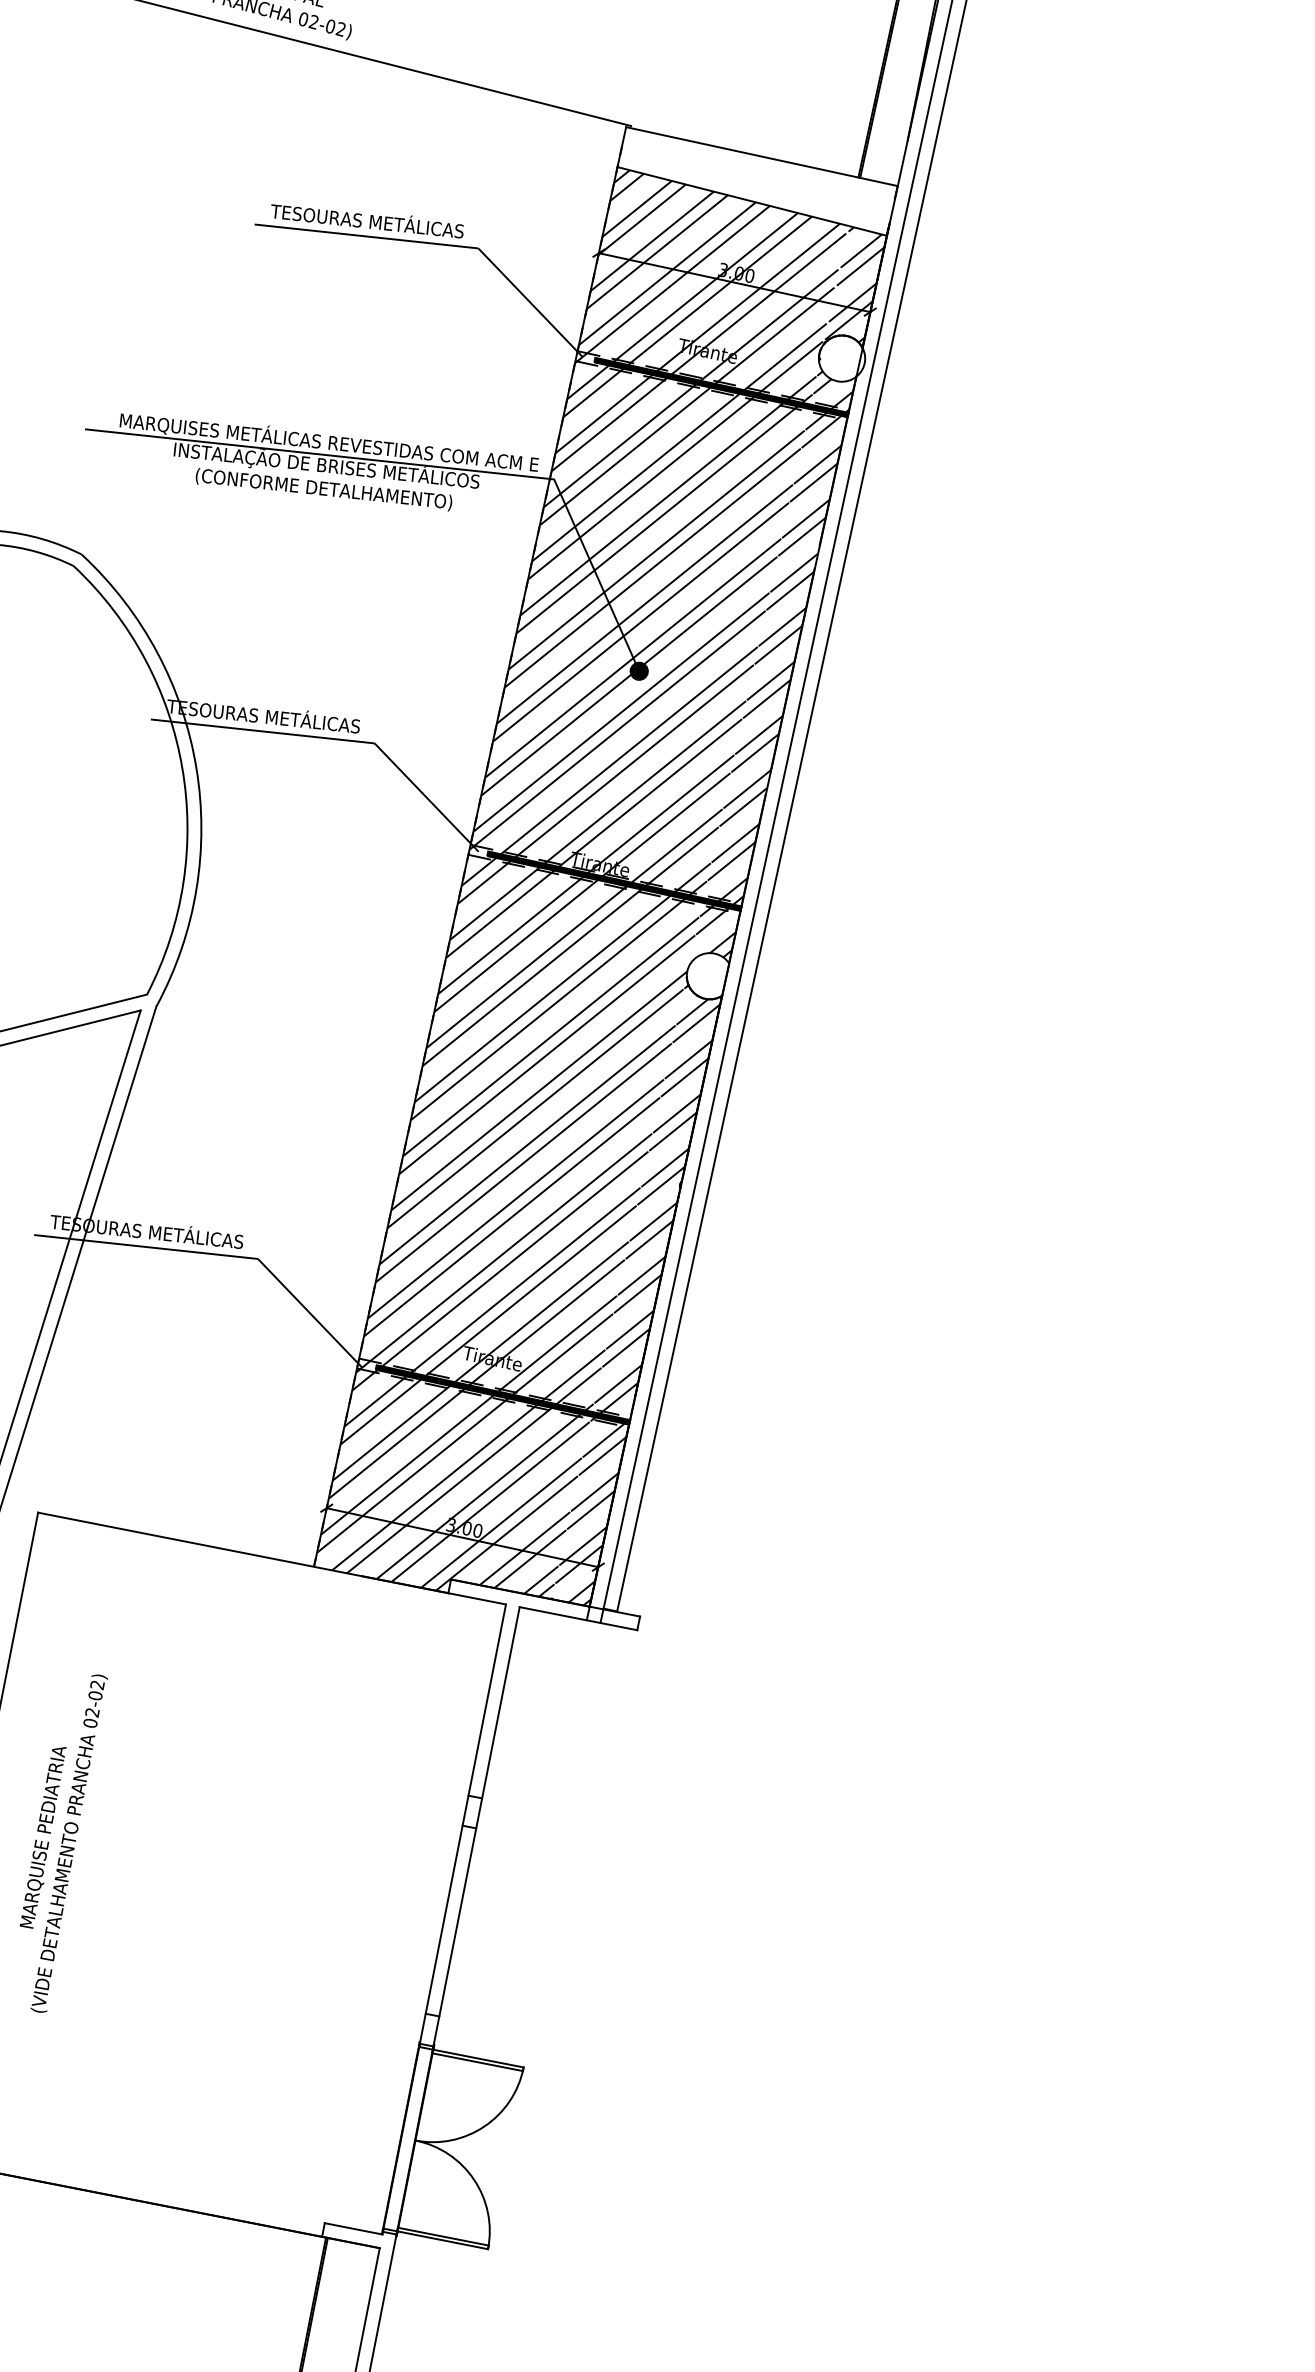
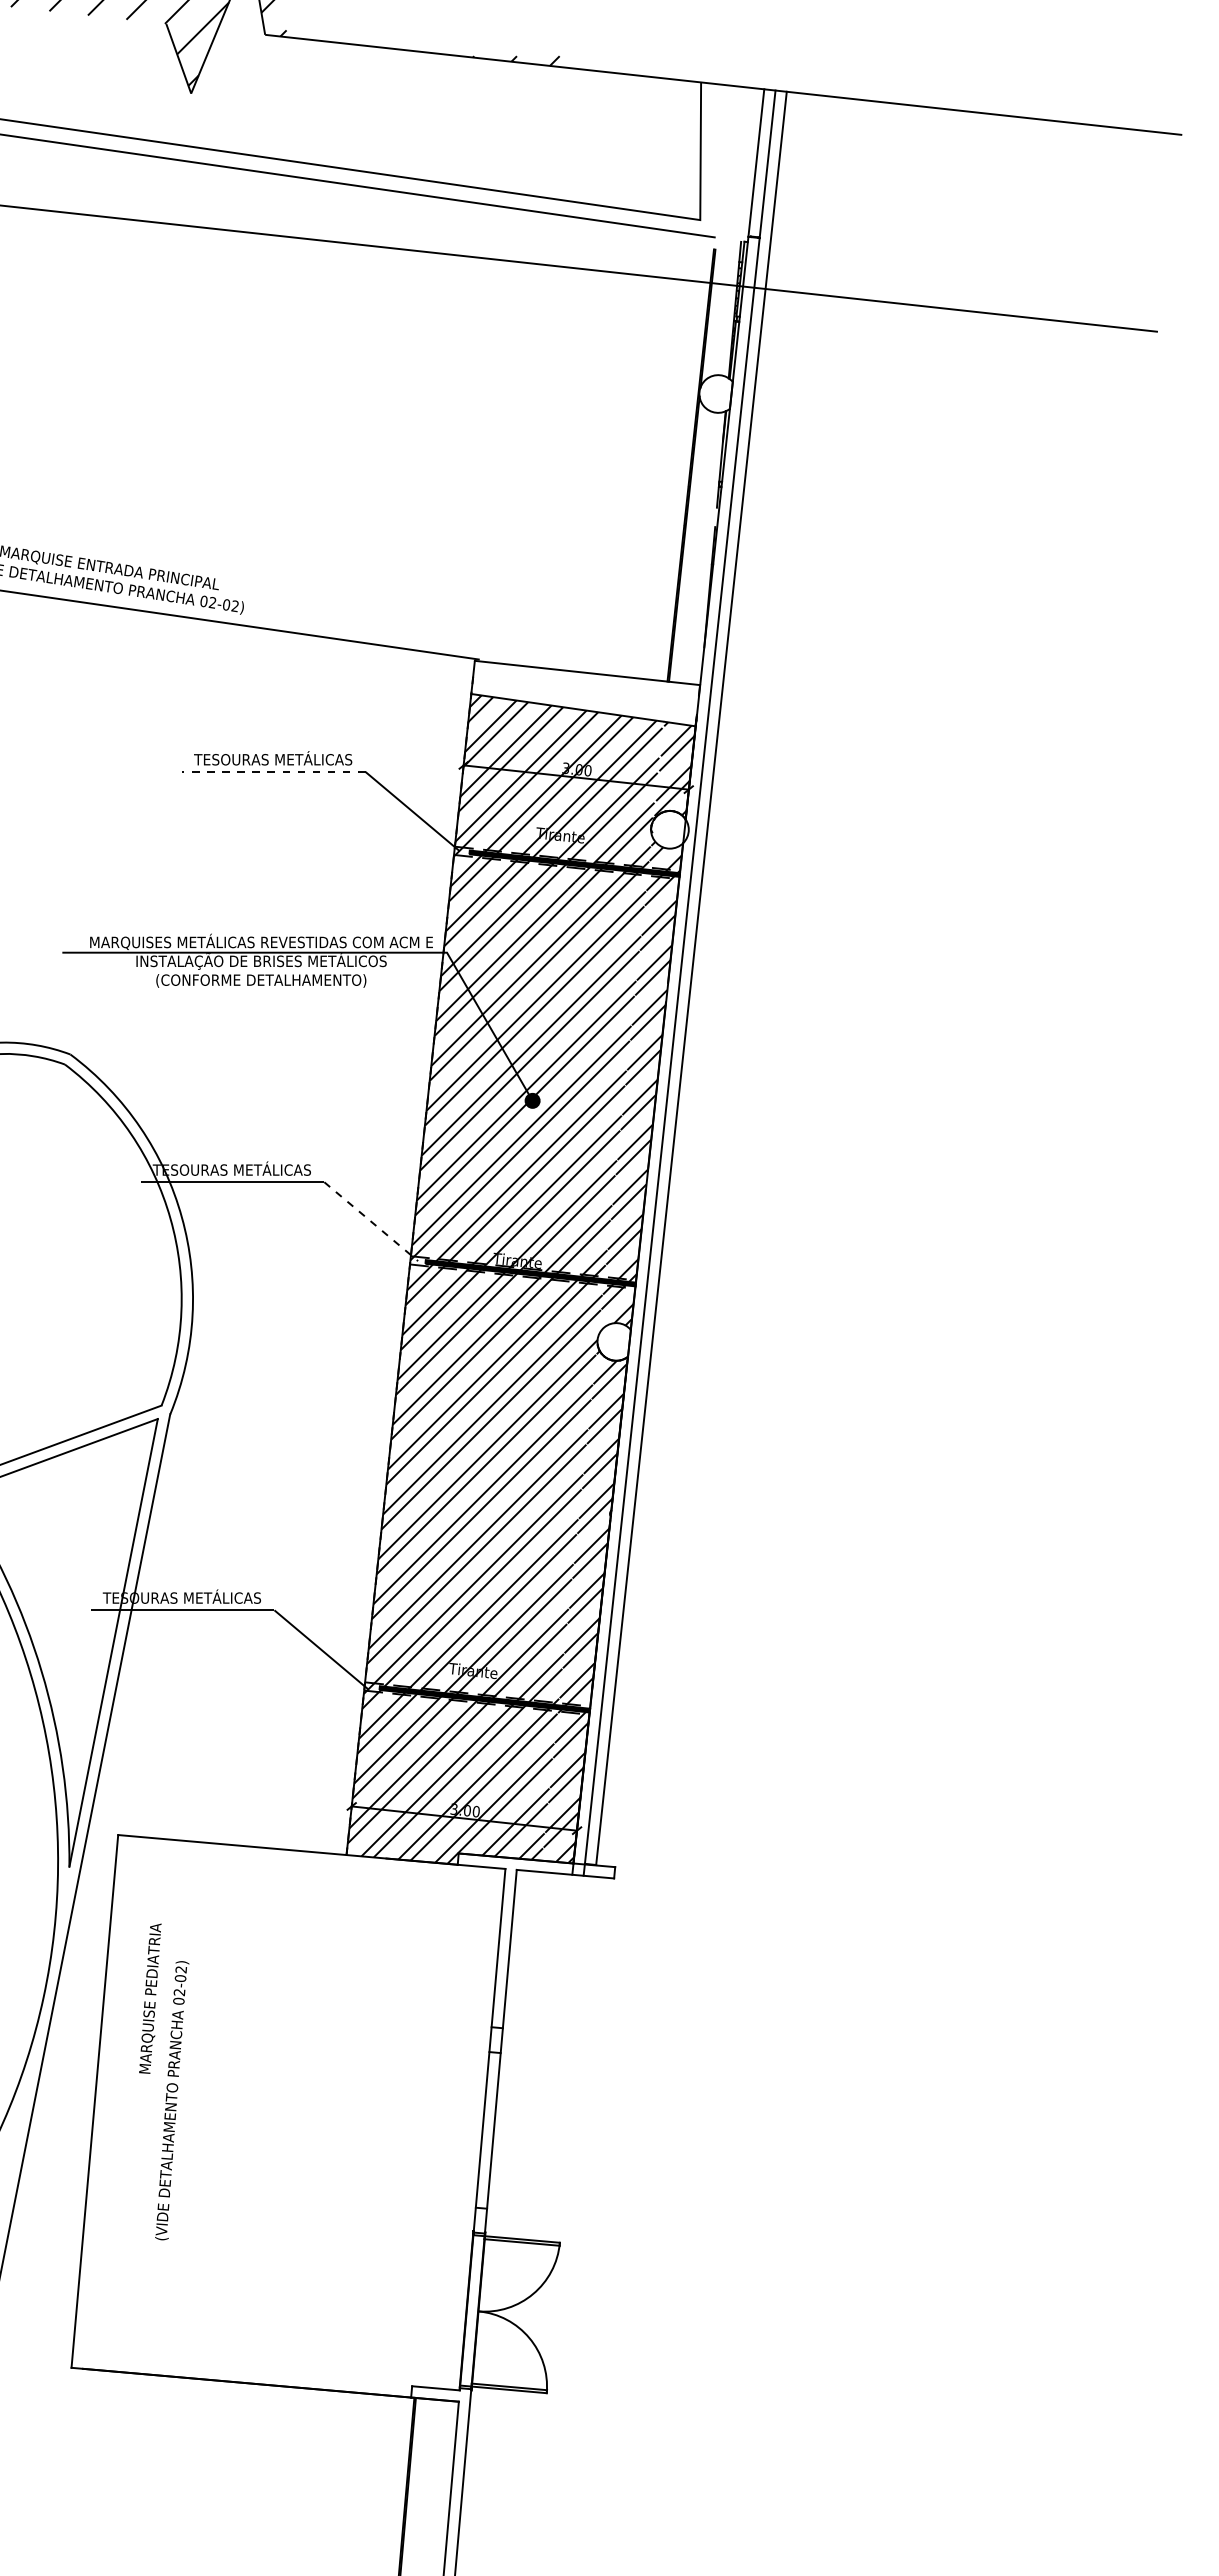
line: (366, 235) -> (273, 771), solid -> dashed
line: (426, 798) -> (371, 1222), solid -> dashed
text: (43, 1836) -> (150, 1998), moved

